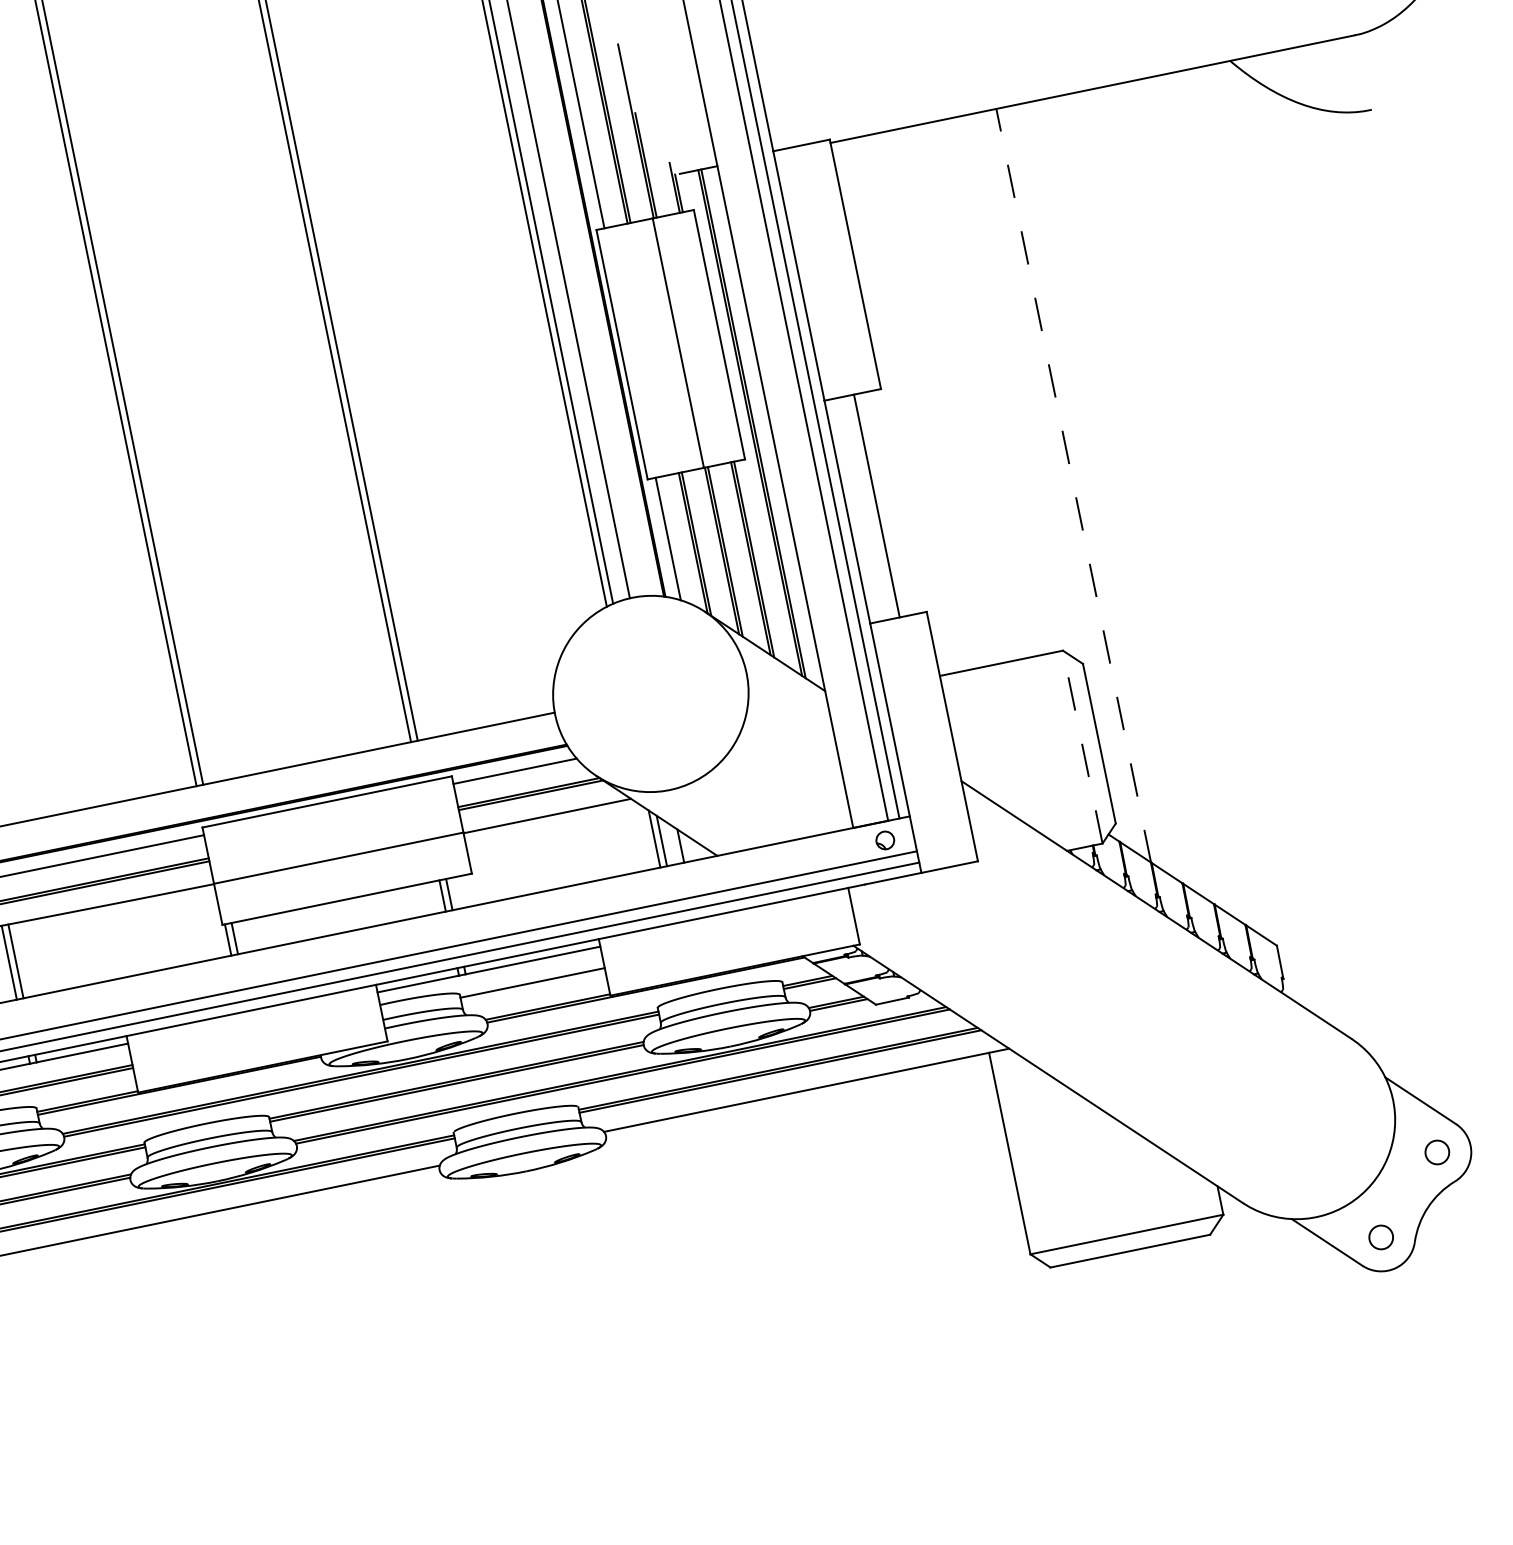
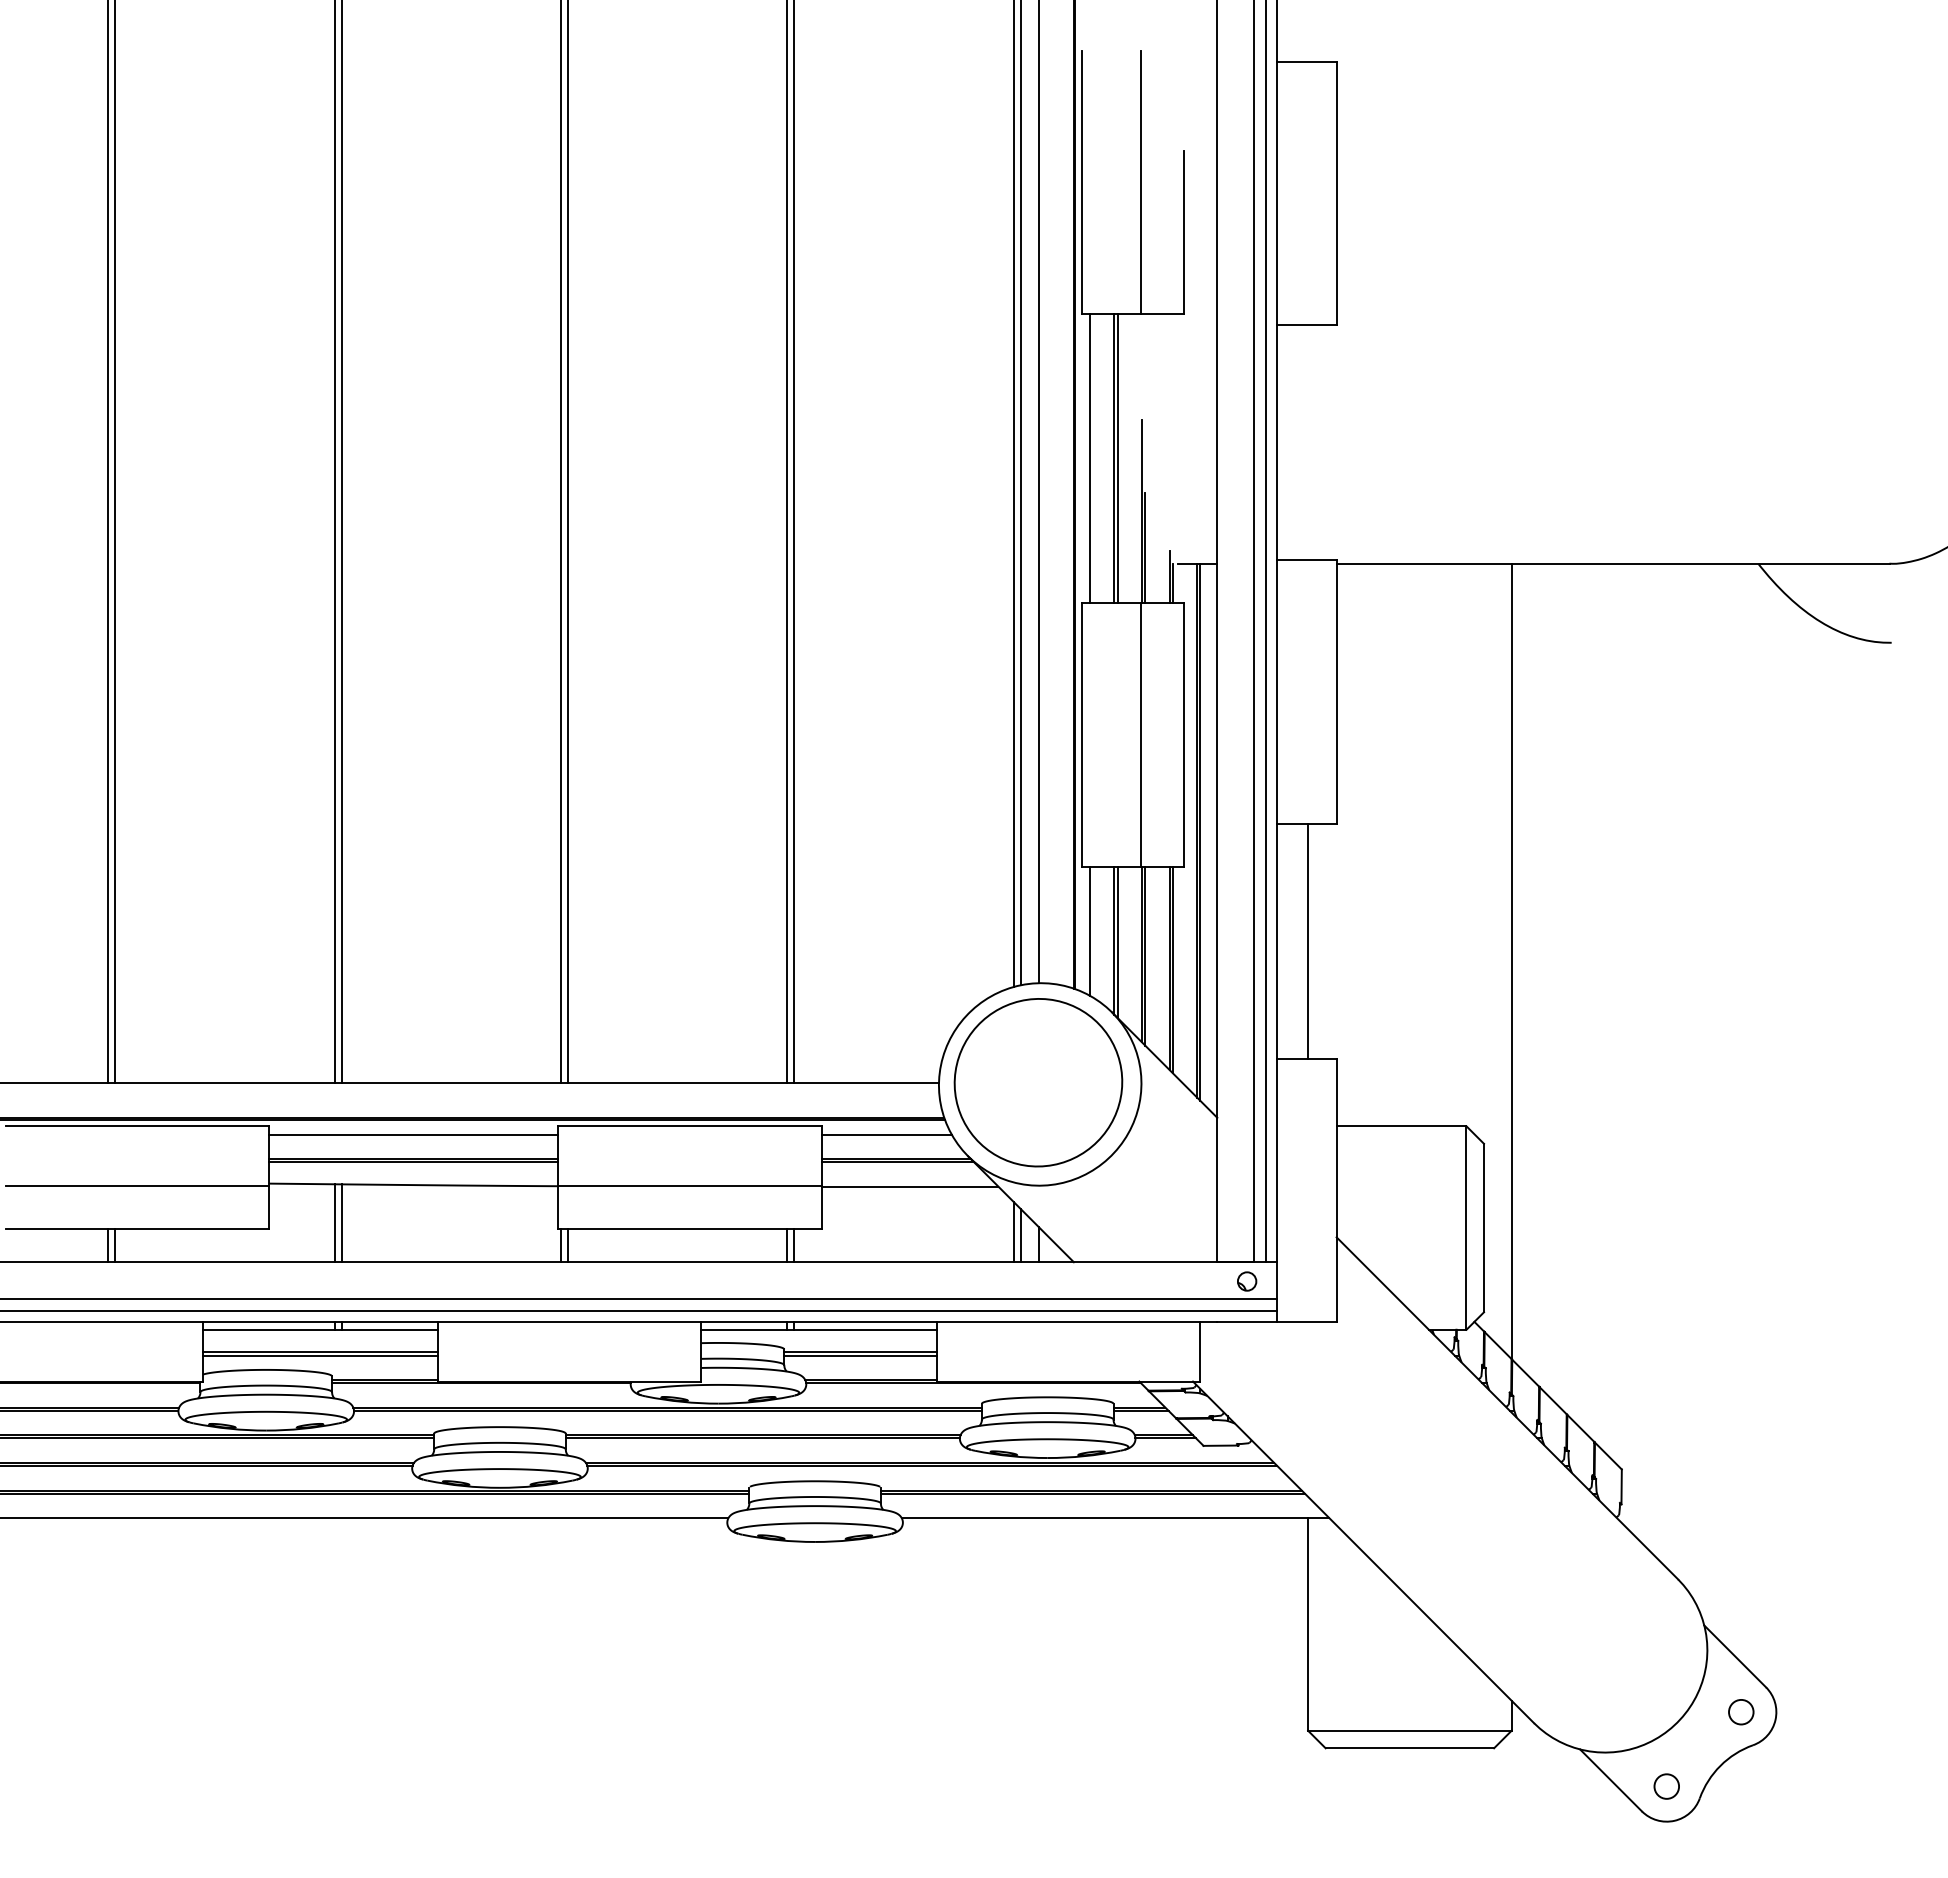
line: (1073, 485) -> (1511, 961), dashed -> solid
part: (648, 692) -> (1038, 1082), added
line: (1082, 747) -> (1466, 1228), dashed -> solid
line: (533, 985) -> (860, 1355), added

